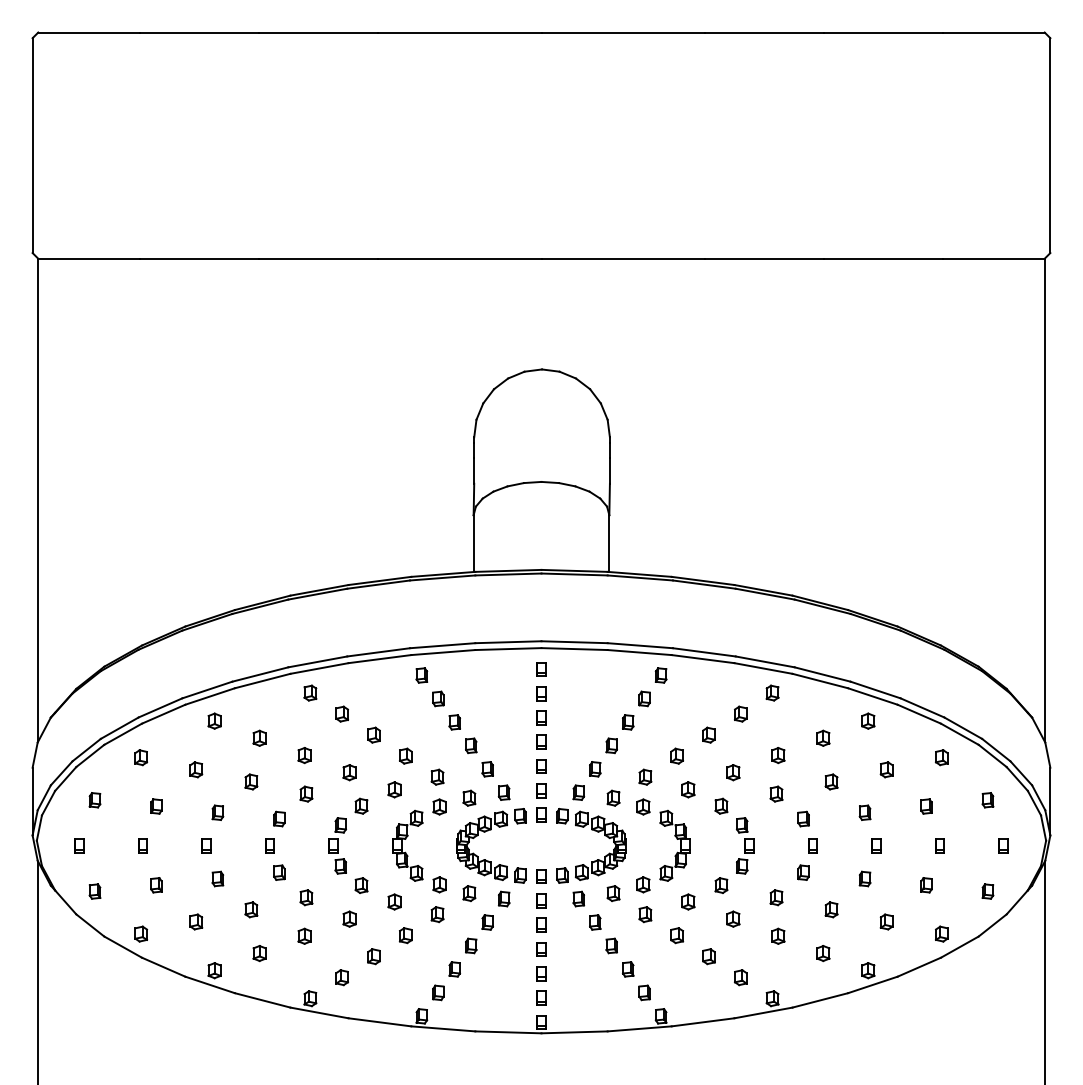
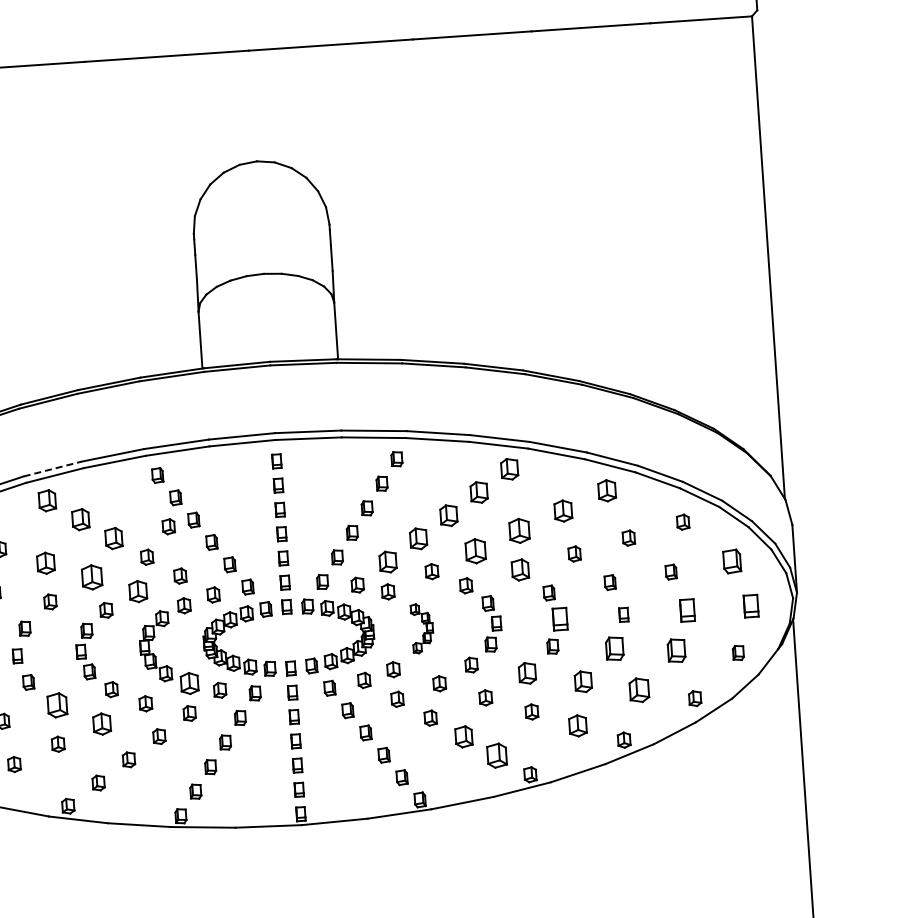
line: (317, 661) -> (52, 468), solid -> dashed
part: (310, 692) -> (47, 500), size x1.4
part: (772, 692) -> (509, 468), size x1.4
part: (341, 713) -> (79, 518), size x1.4
part: (740, 713) -> (478, 491), size x1.4
part: (868, 720) -> (607, 490), size x1.4
part: (429, 726) -> (168, 525), added
part: (373, 734) -> (113, 537), size x1.4
part: (708, 734) -> (448, 514), size x1.4
part: (823, 737) -> (563, 510), size x1.4
part: (304, 755) -> (45, 563), size x1.4
part: (676, 755) -> (417, 538), size x1.4
part: (778, 755) -> (519, 531), size x1.6
part: (349, 772) -> (91, 577), size x1.6
part: (733, 772) -> (475, 551), size x1.6
part: (645, 776) -> (388, 561), size x1.4
part: (394, 789) -> (138, 591), size x1.4
part: (776, 793) -> (520, 569), size x1.4
part: (987, 800) -> (731, 561), size x1.6
part: (674, 845) -> (421, 628), size x0.7
part: (812, 845) -> (559, 618), size x1.6
part: (939, 845) -> (686, 610), size x1.6
part: (1003, 845) -> (750, 605), size x1.6
part: (864, 878) -> (614, 648), size x1.6
part: (439, 884) -> (189, 683), size x1.4
part: (926, 885) -> (676, 651), size x1.6
part: (306, 897) -> (57, 705), size x1.6
part: (776, 897) -> (527, 673), size x1.4
part: (831, 909) -> (583, 681), size x1.4
part: (349, 918) -> (101, 723), size x1.4
part: (886, 921) -> (639, 689), size x1.6
part: (823, 953) -> (578, 726), size x1.4
part: (708, 956) -> (463, 736), size x1.4
part: (740, 977) -> (496, 755), size x1.6

